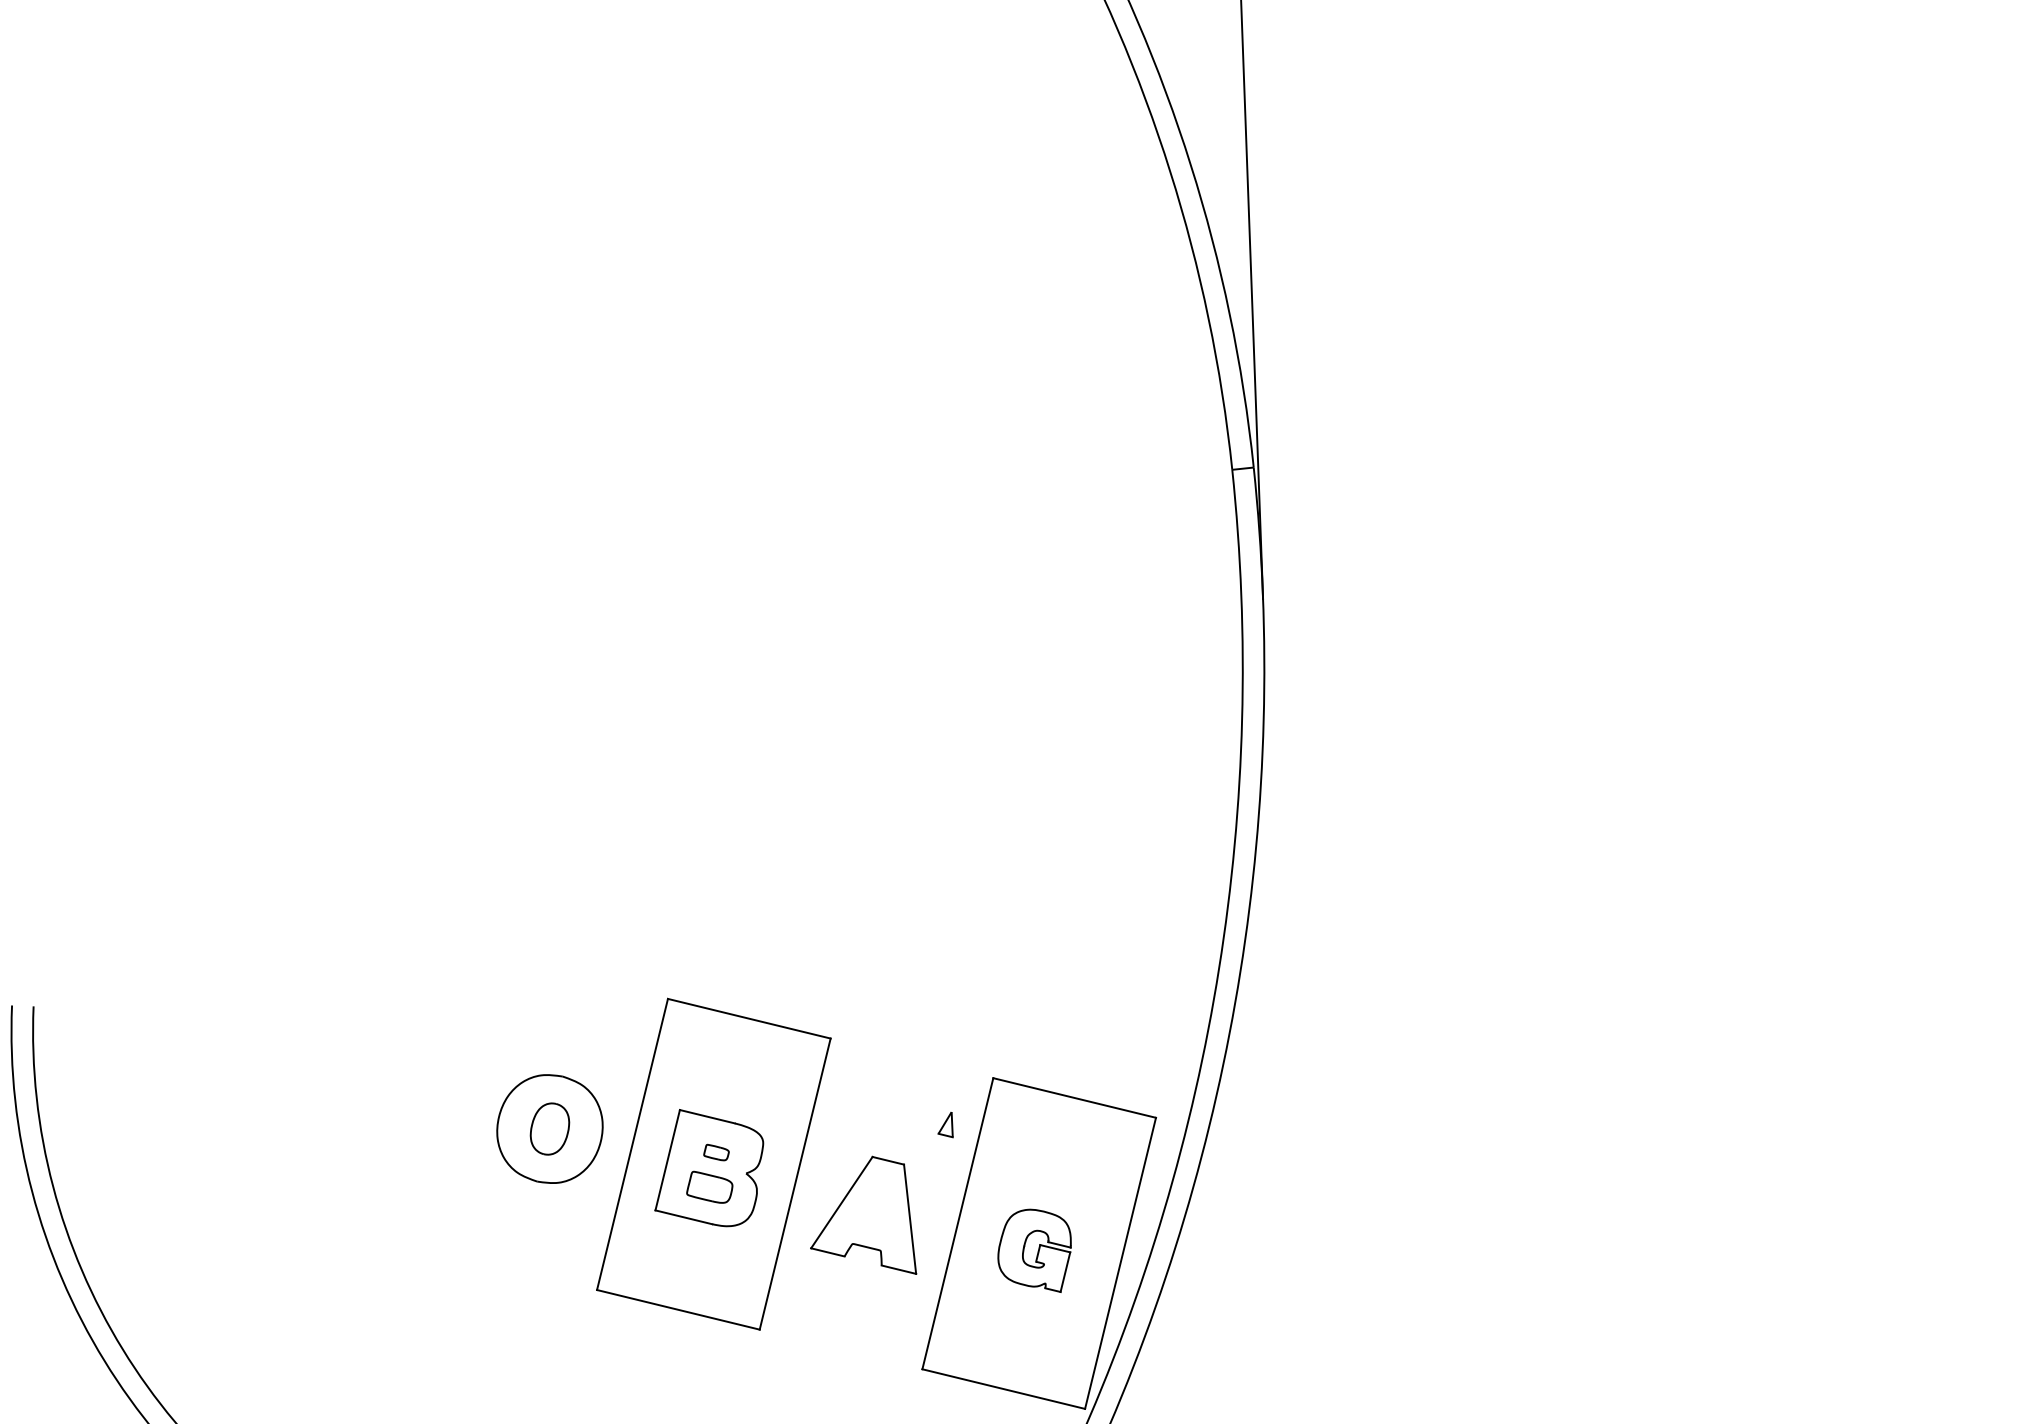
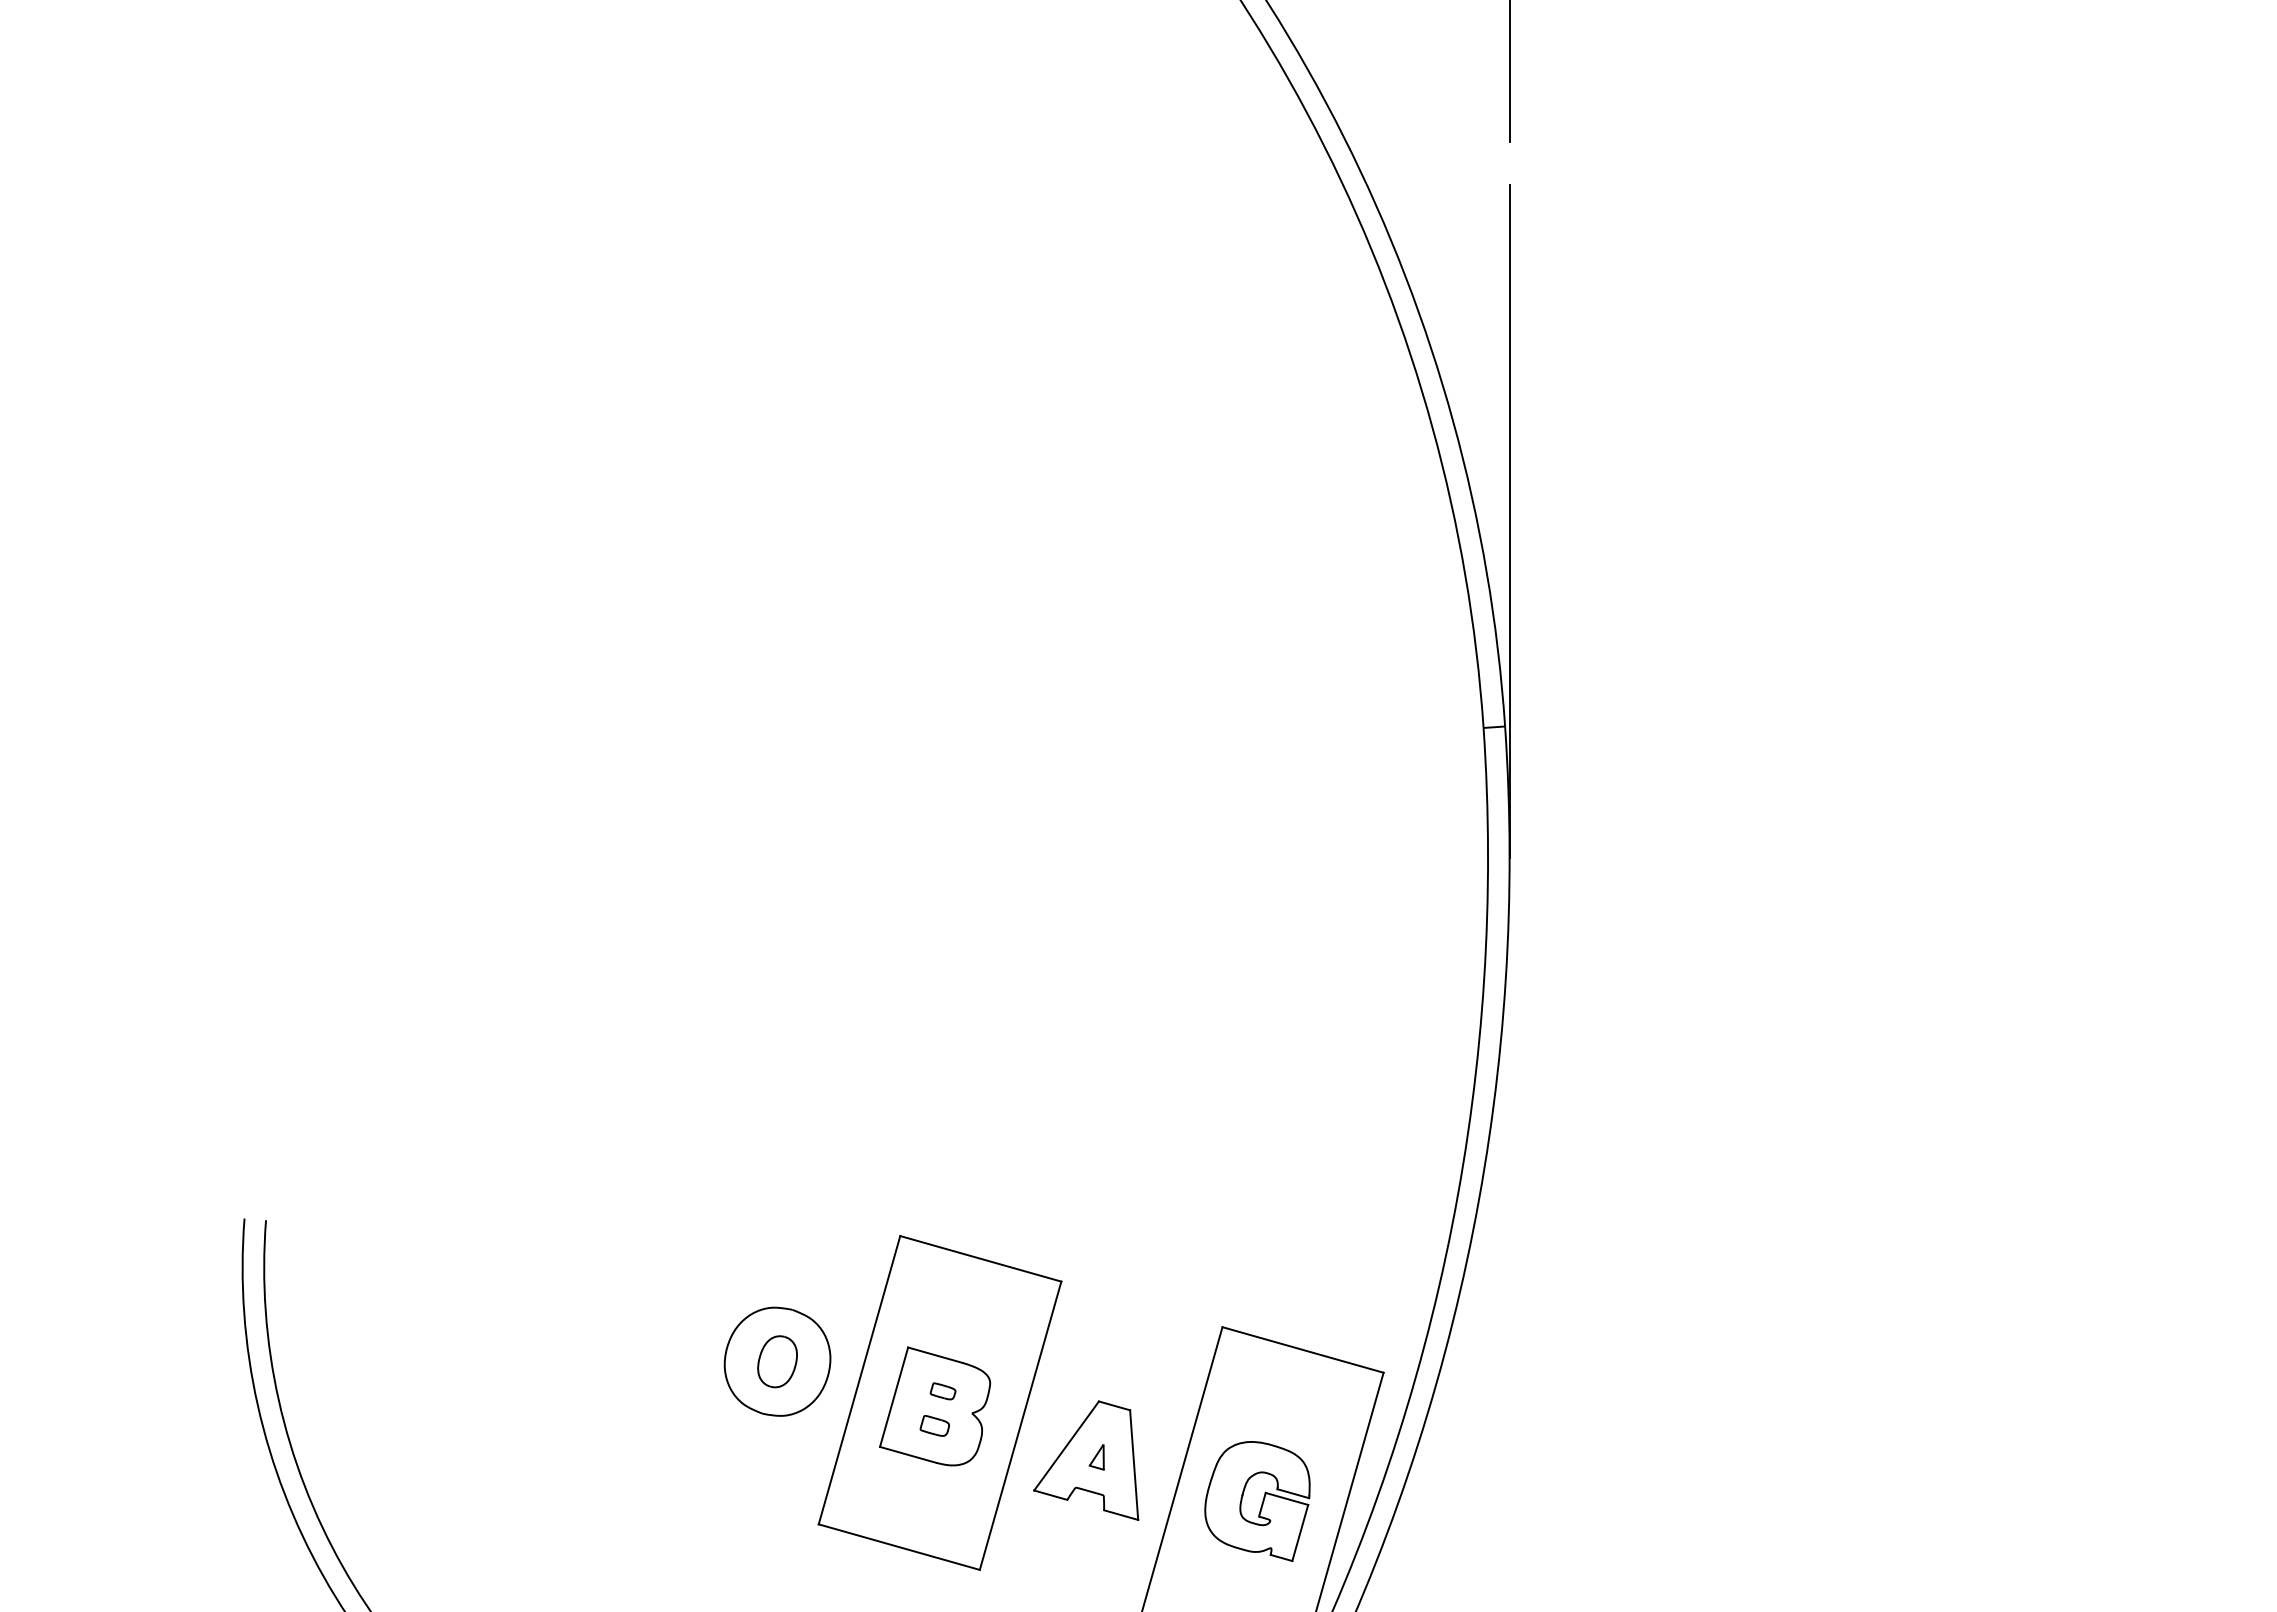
part: (945, 1125) -> (1096, 1457), moved
part: (709, 1186) -> (934, 1425), size x0.62
part: (1034, 1251) -> (1257, 1501), size x1.43

